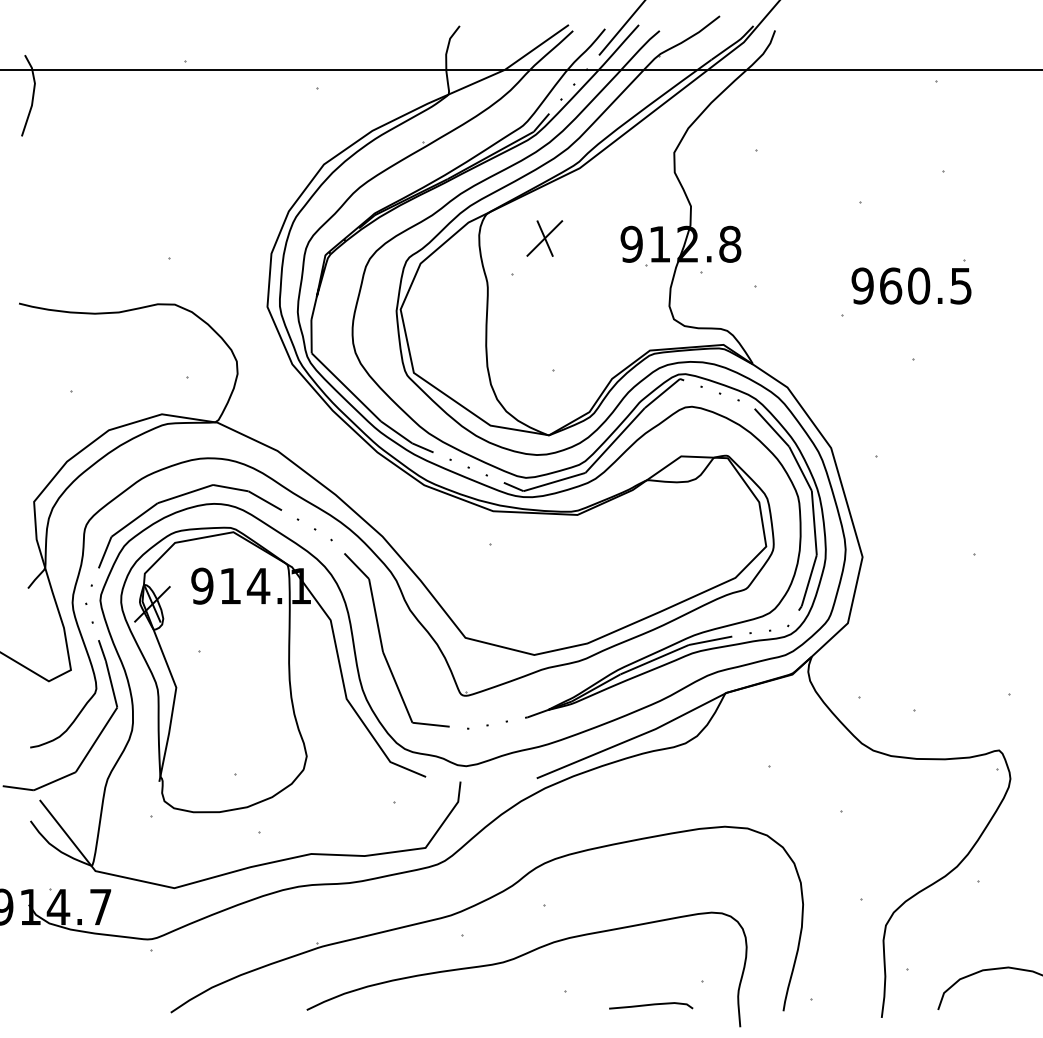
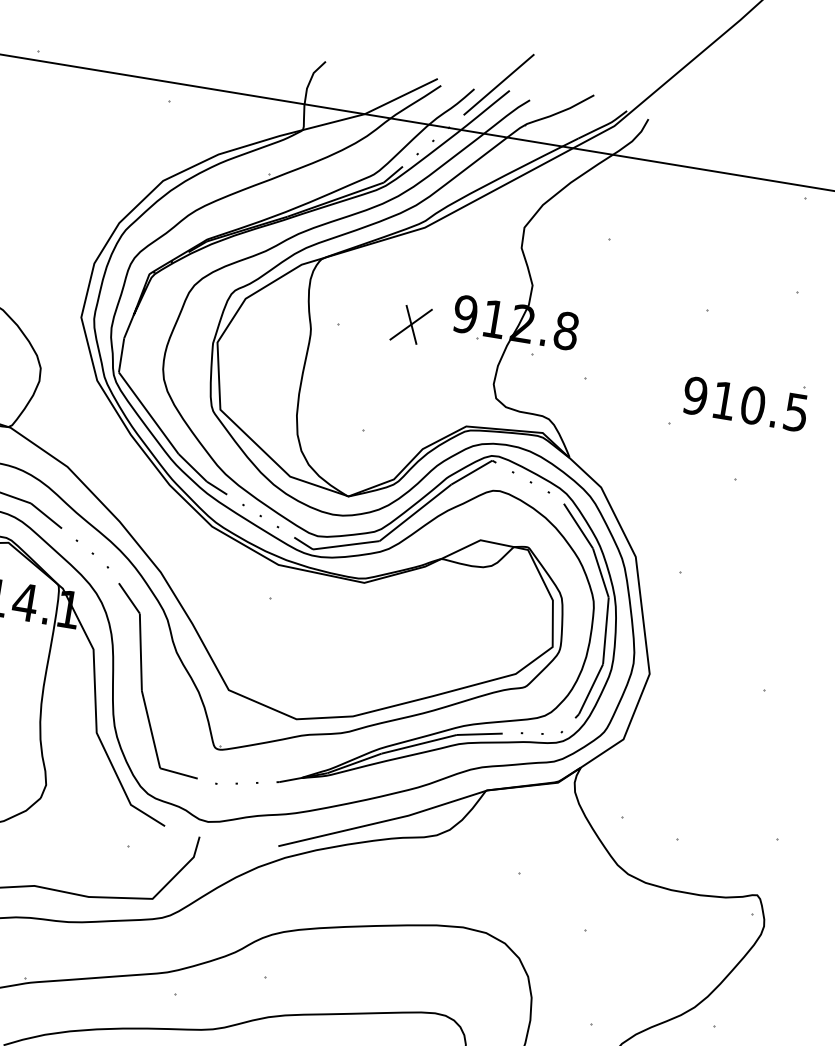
part: (544, 238) -> (410, 324), moved
text: (891, 285) -> (724, 400), 960.5 -> 910.5

